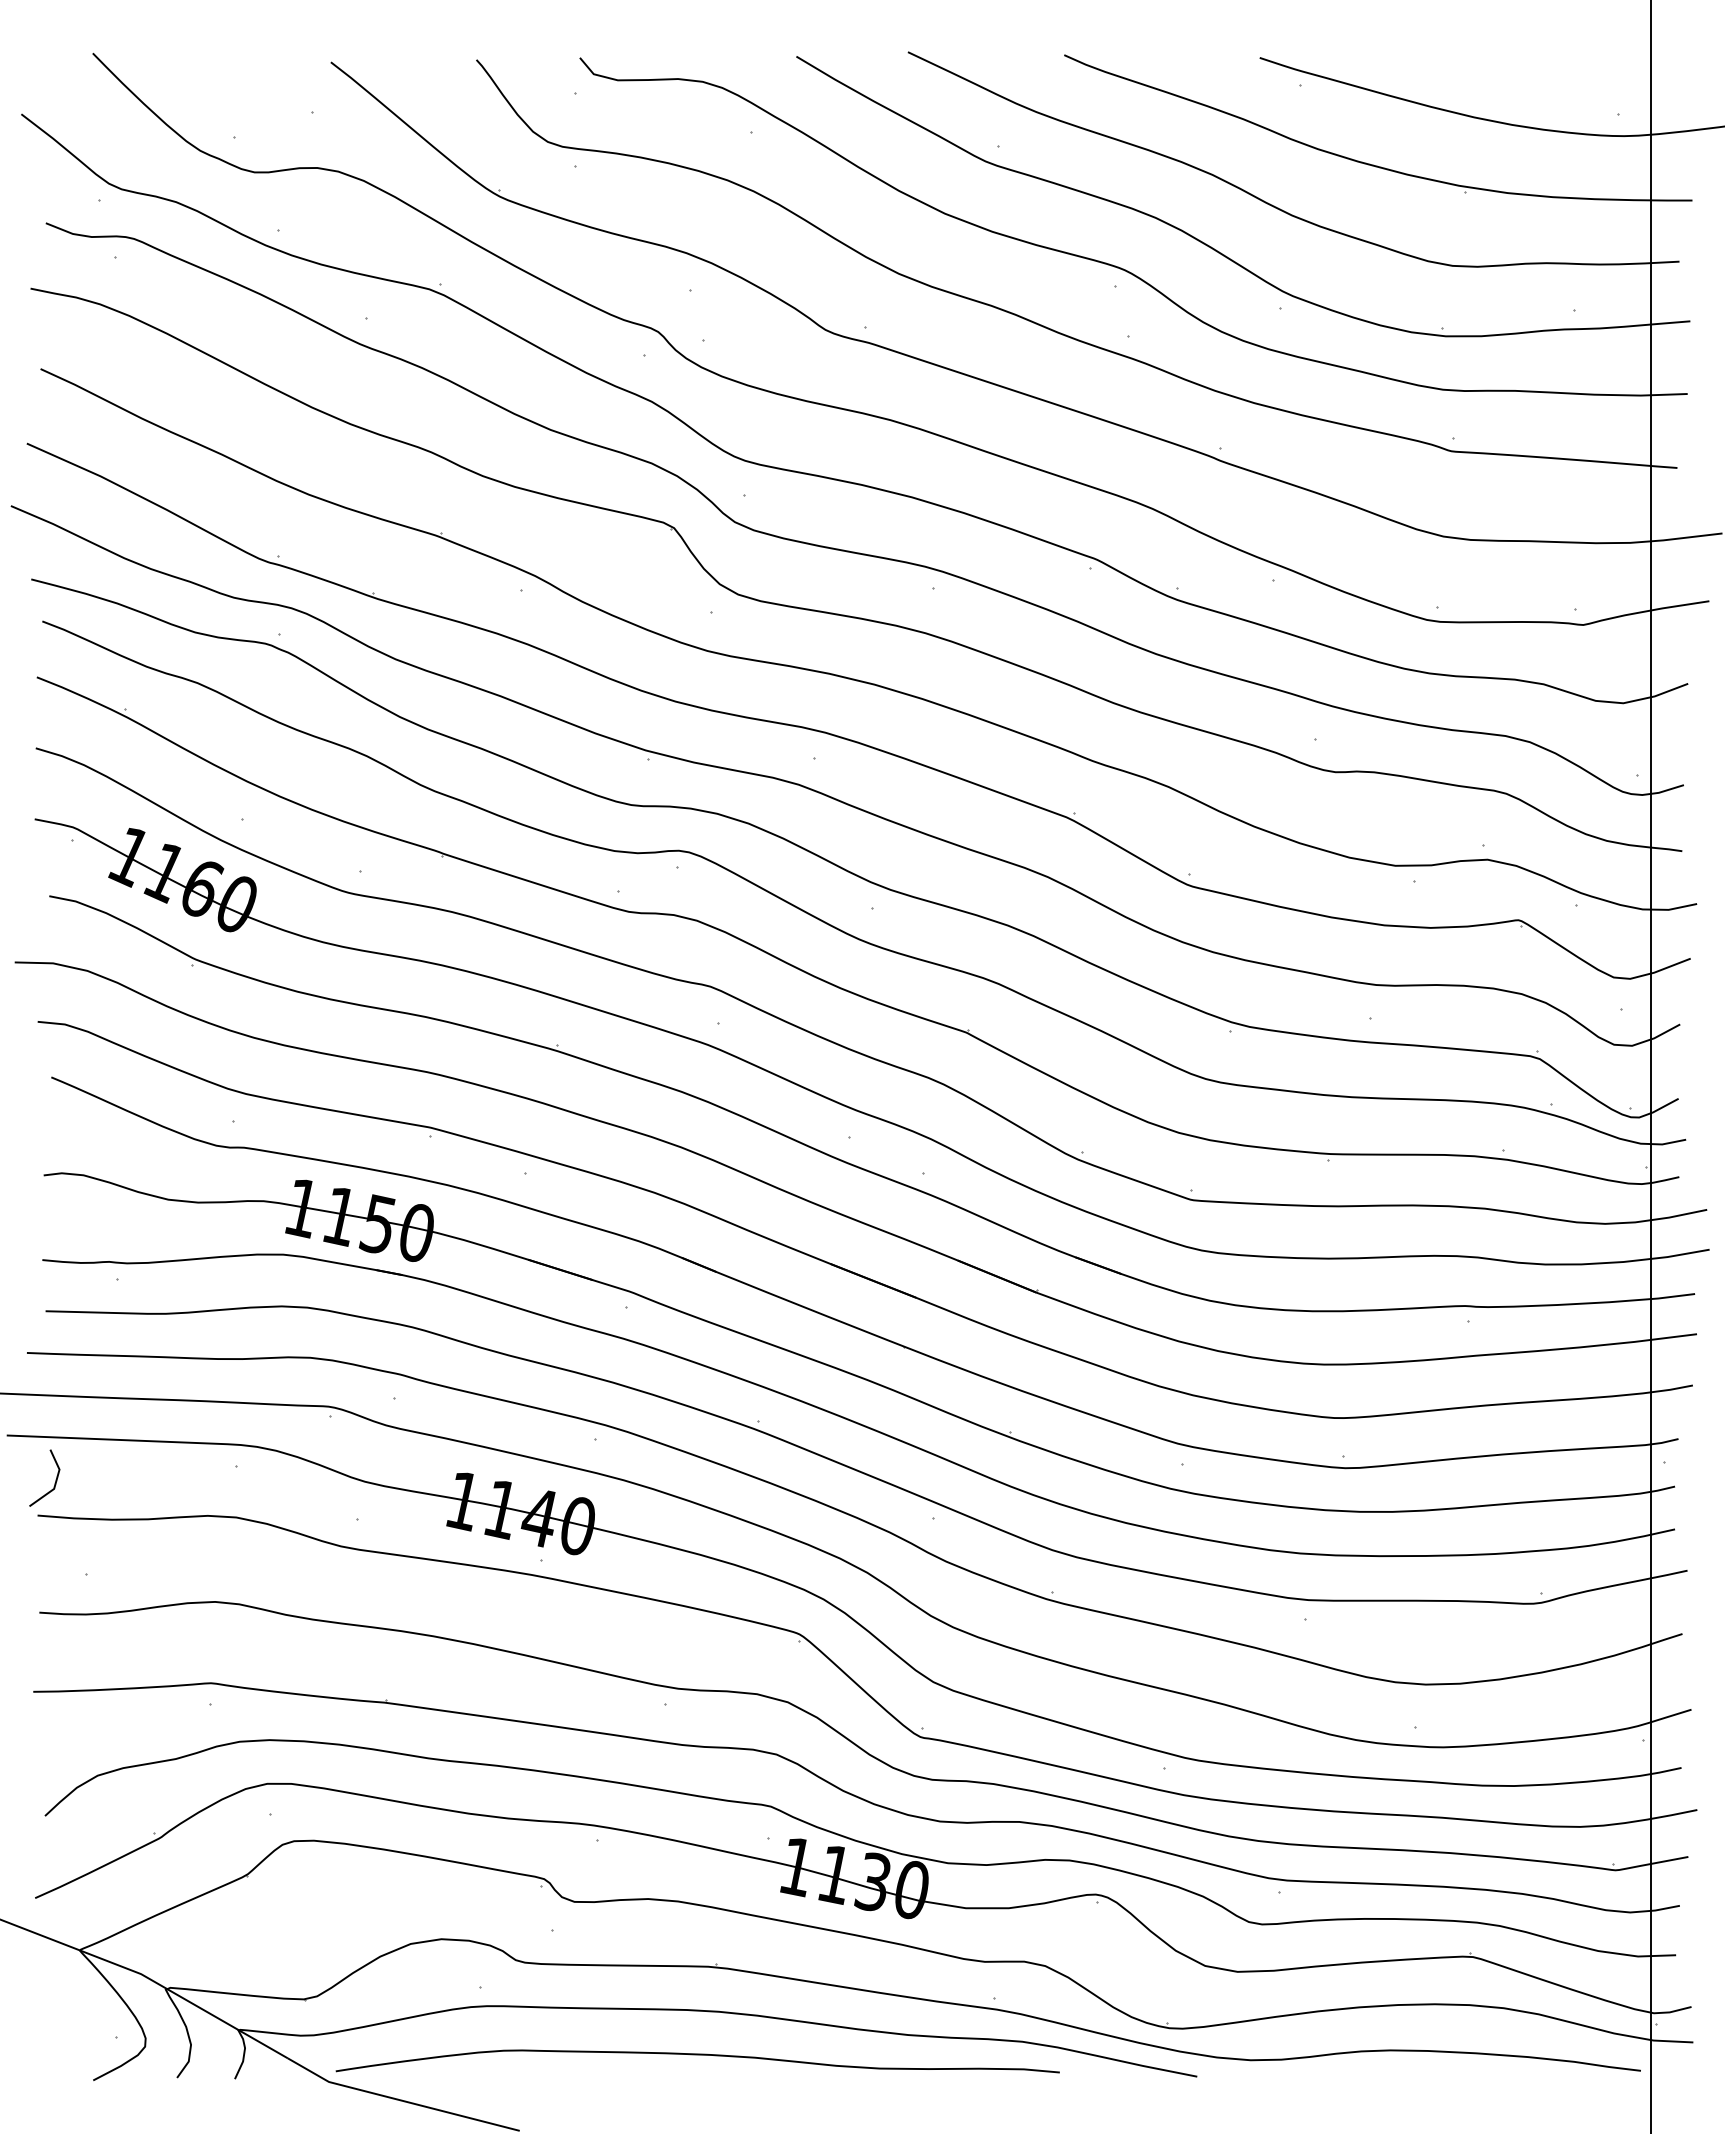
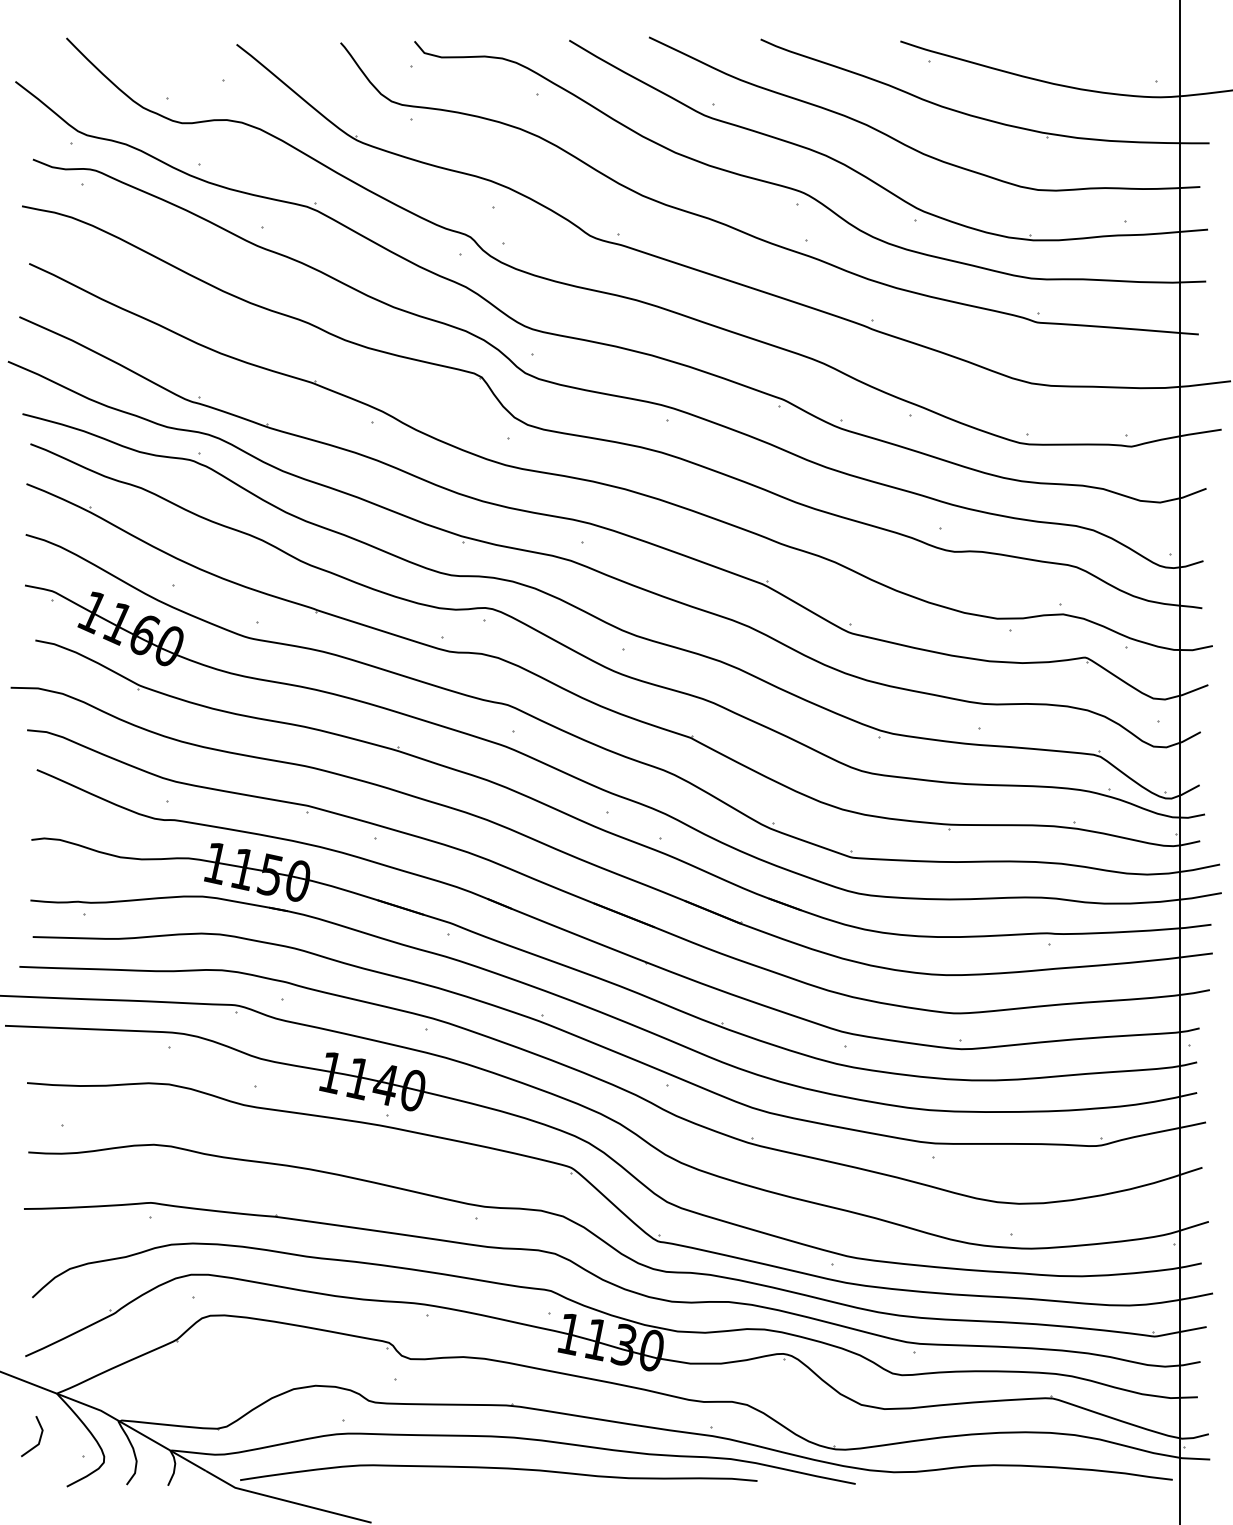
line: (55, 1479) -> (39, 1437), moved

